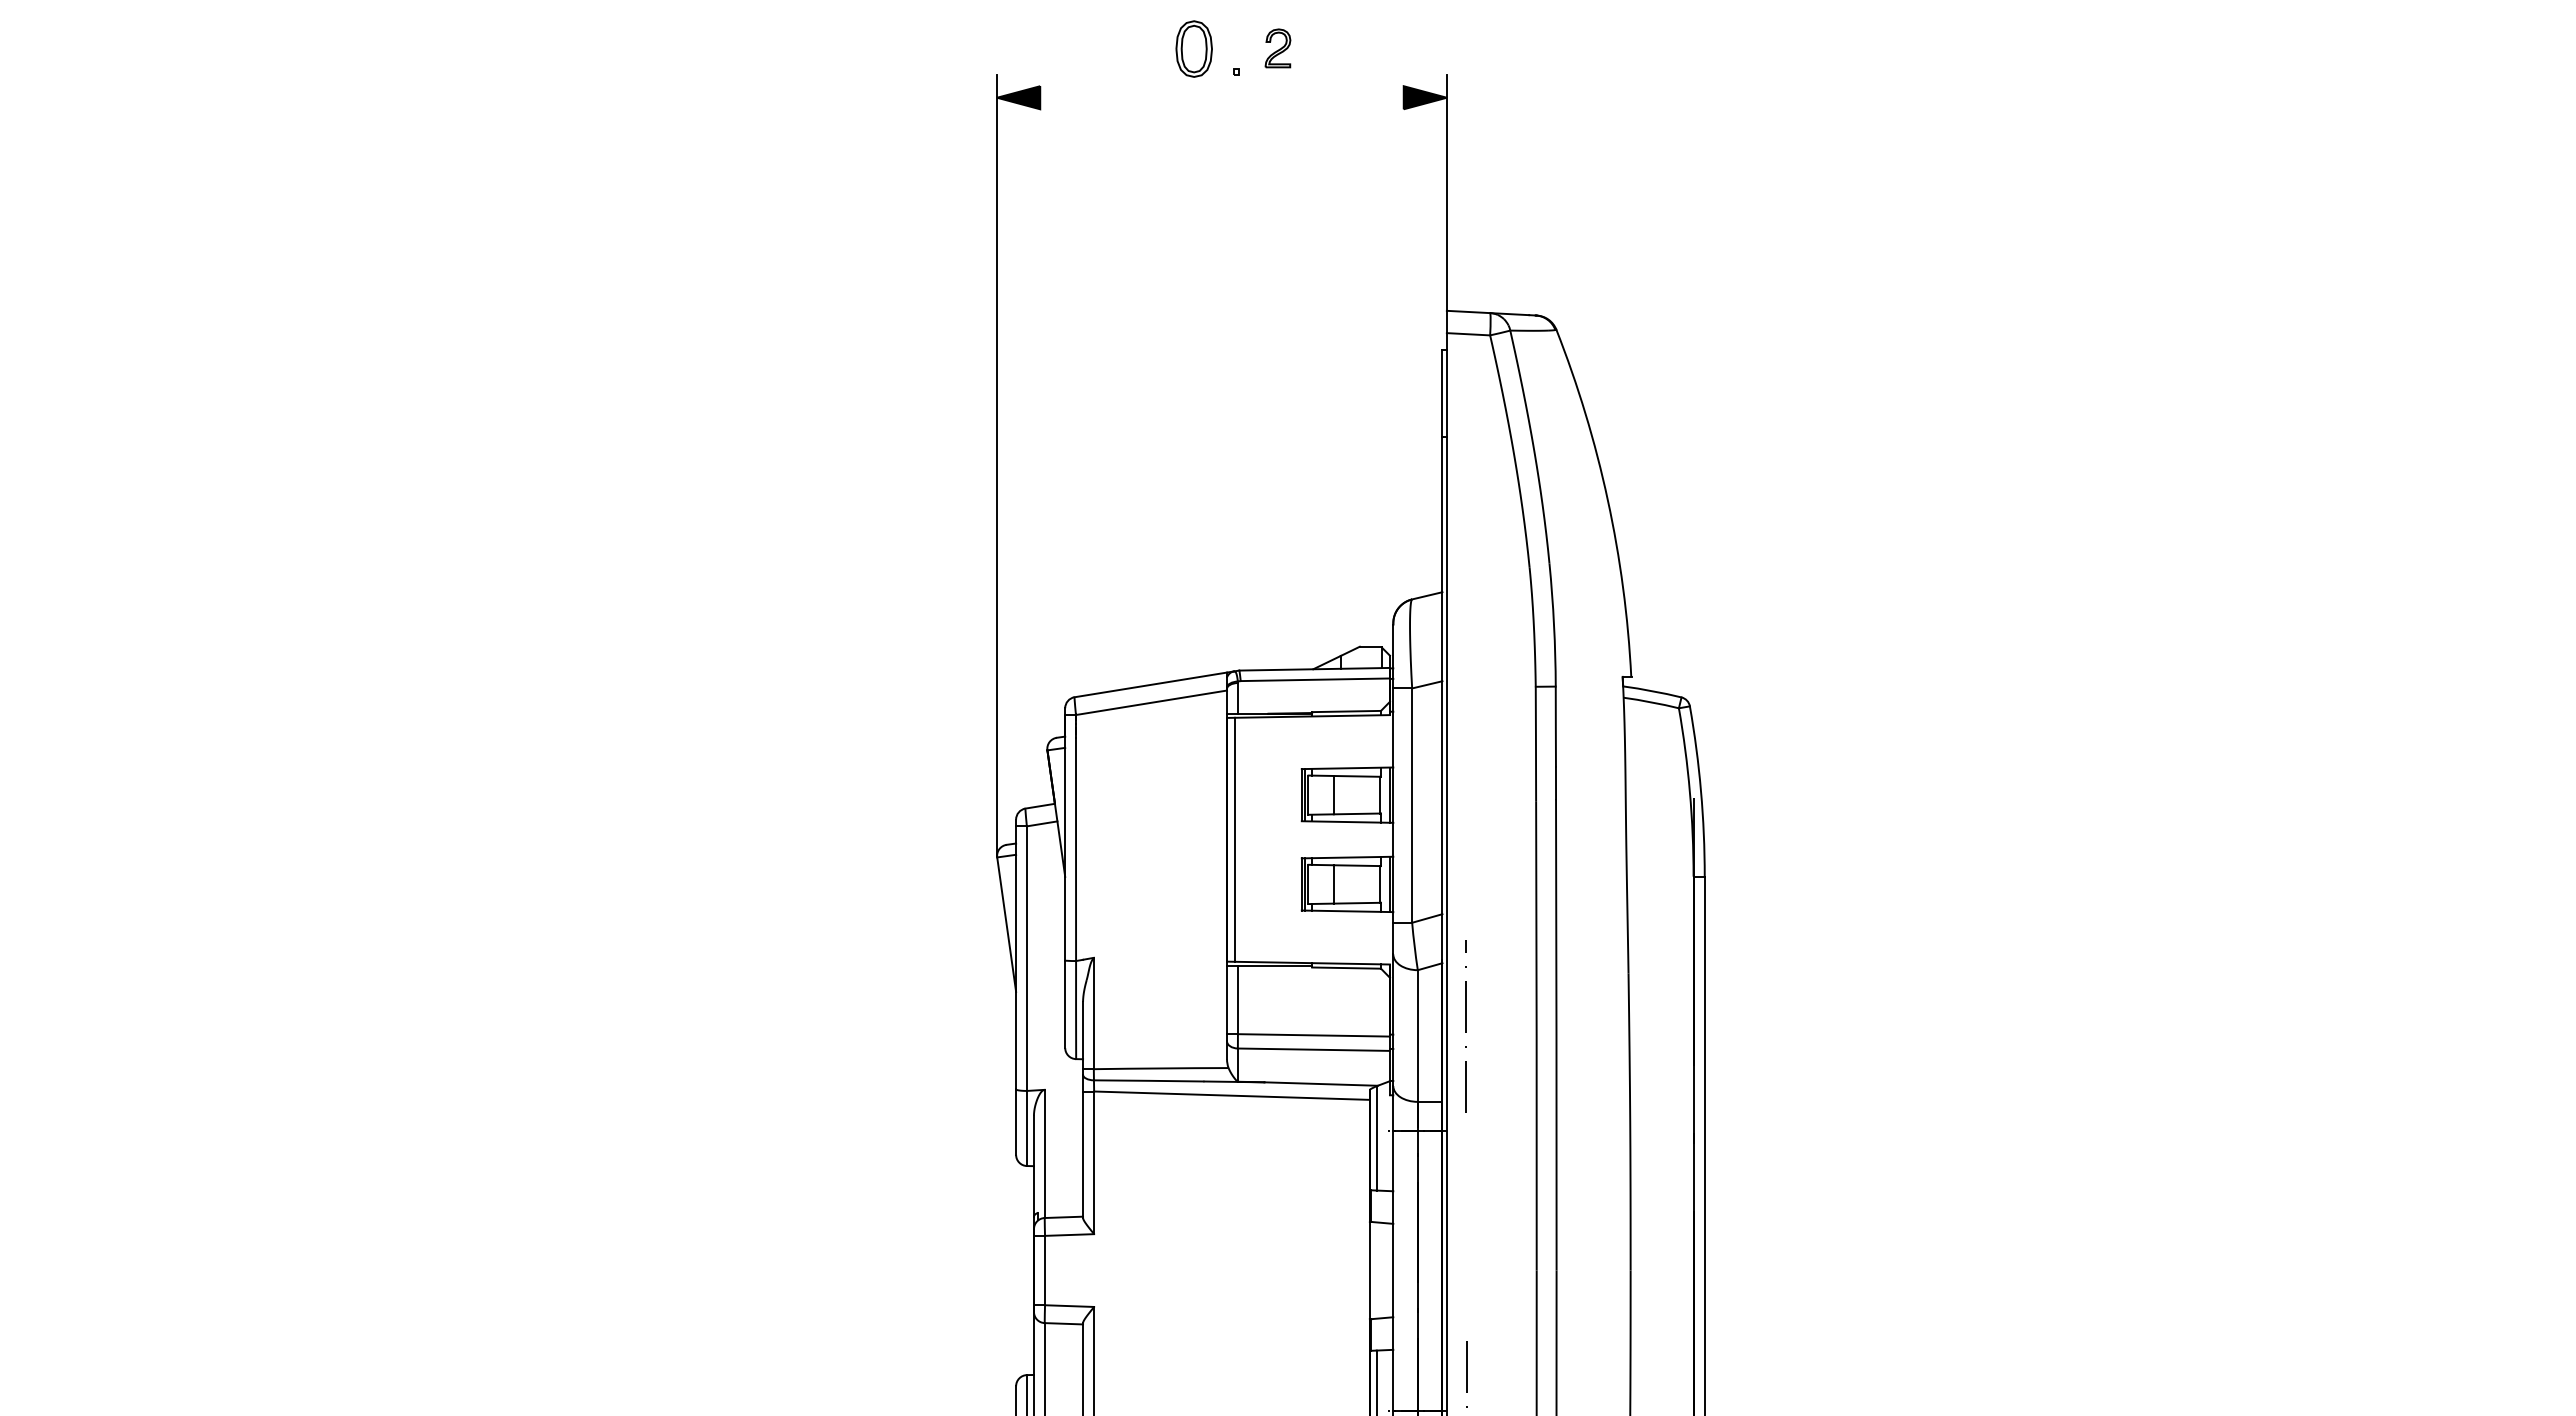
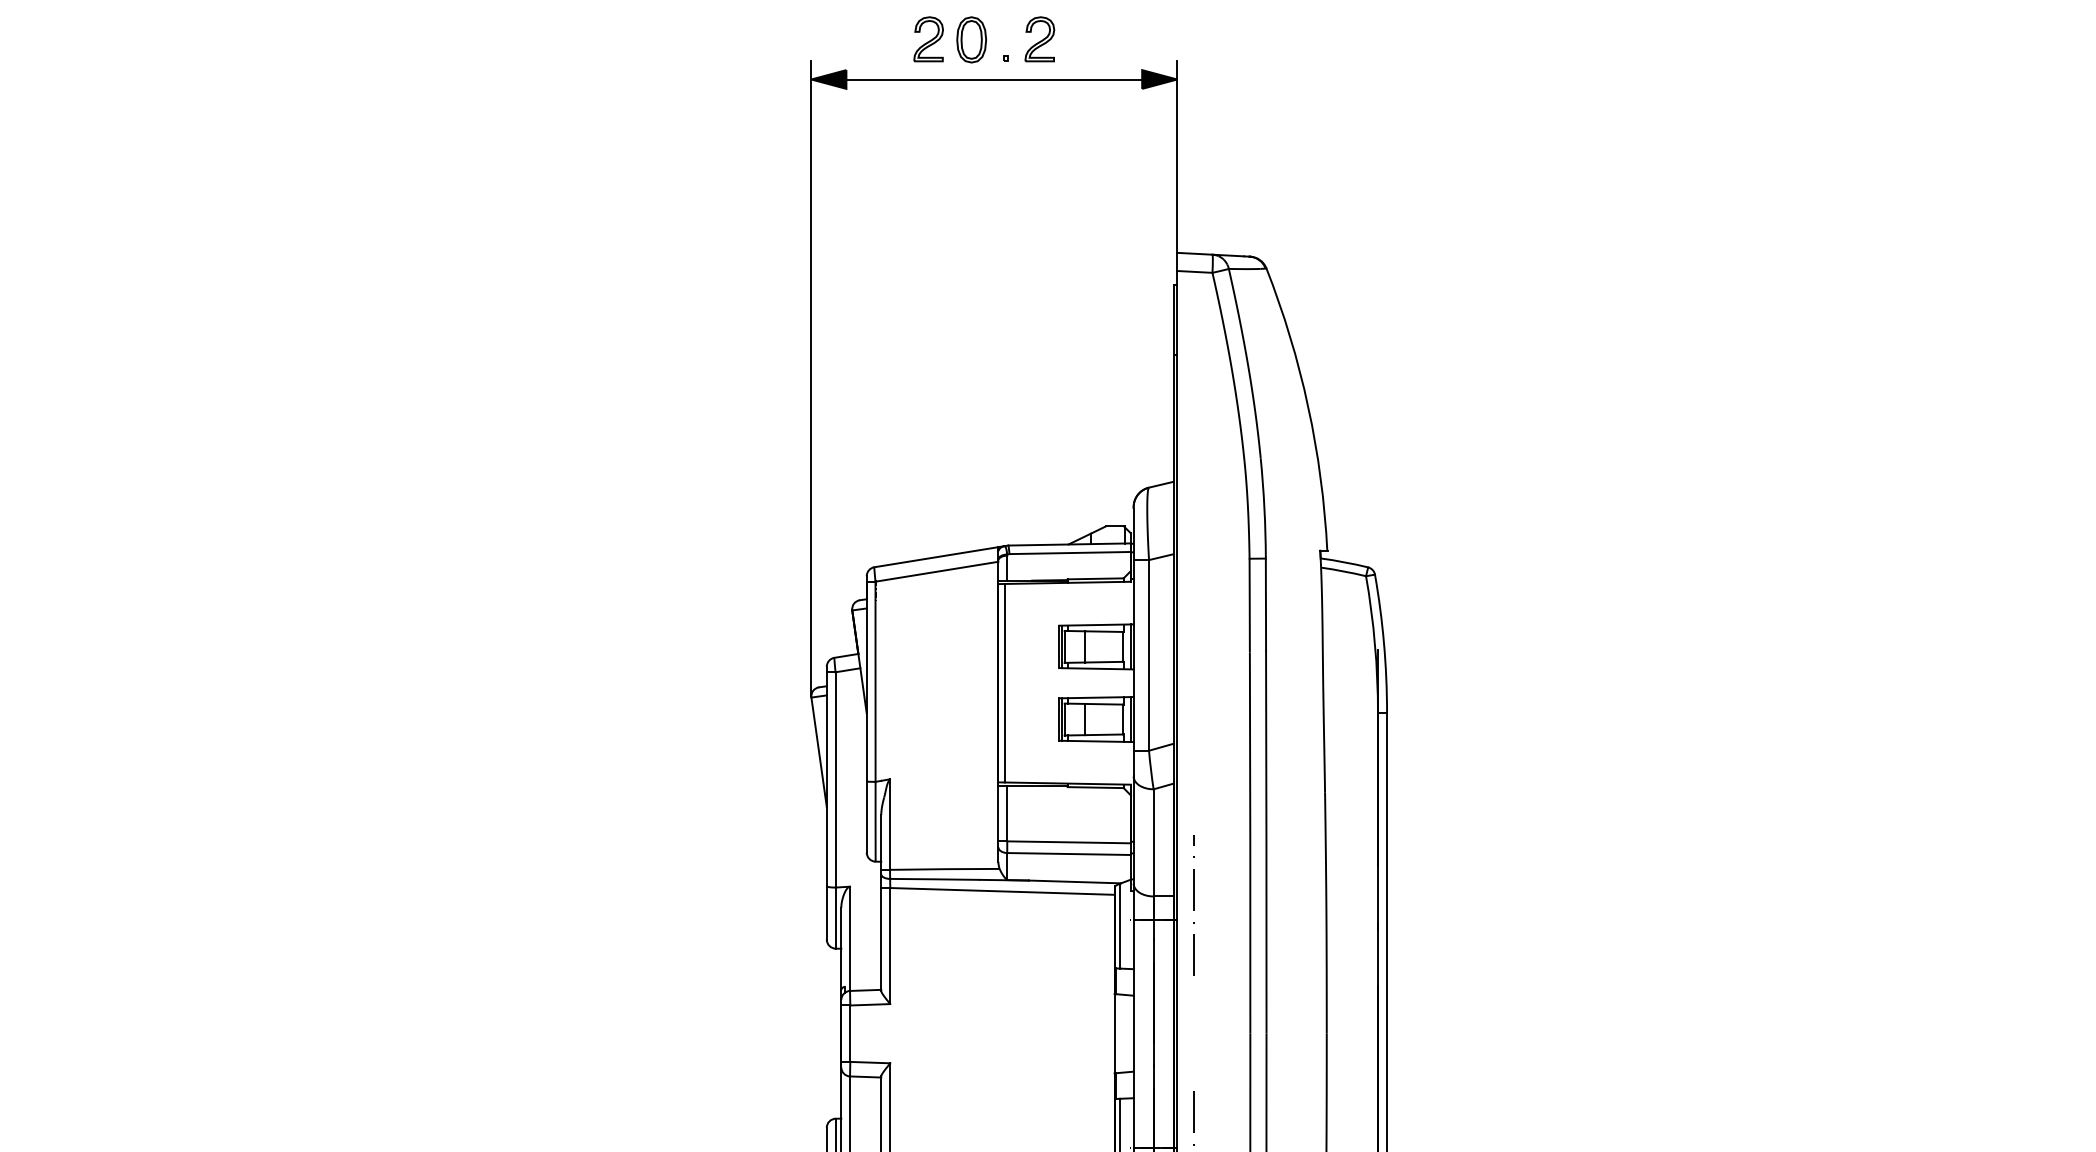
part: (1140, 48) -> (927, 39), added
part: (1277, 48) -> (1039, 39), size x1.43
line: (1221, 97) -> (993, 79), added
line: (1465, 1026) -> (1193, 905), moved

